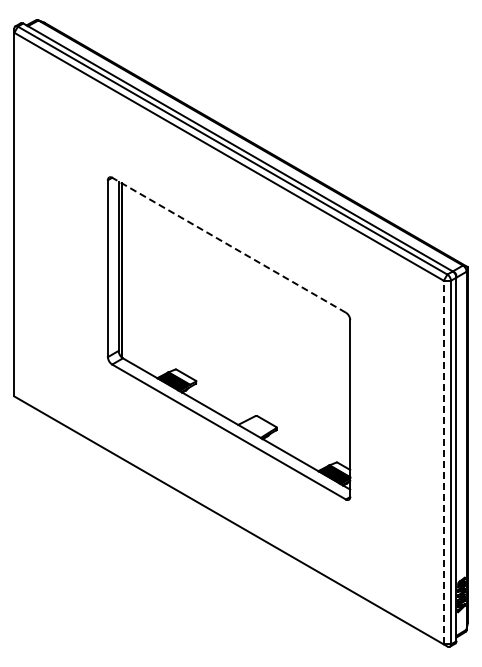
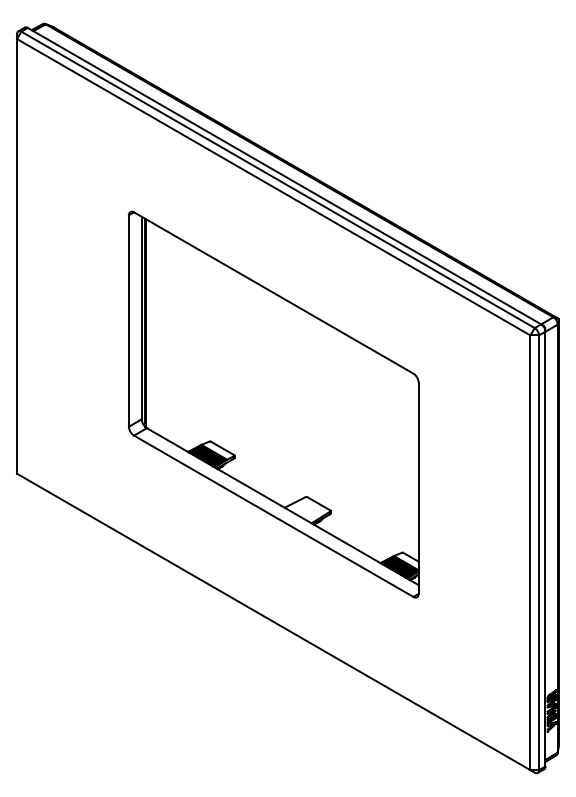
line: (229, 245) -> (274, 293), dashed -> solid
line: (443, 462) -> (530, 552), dashed -> solid

